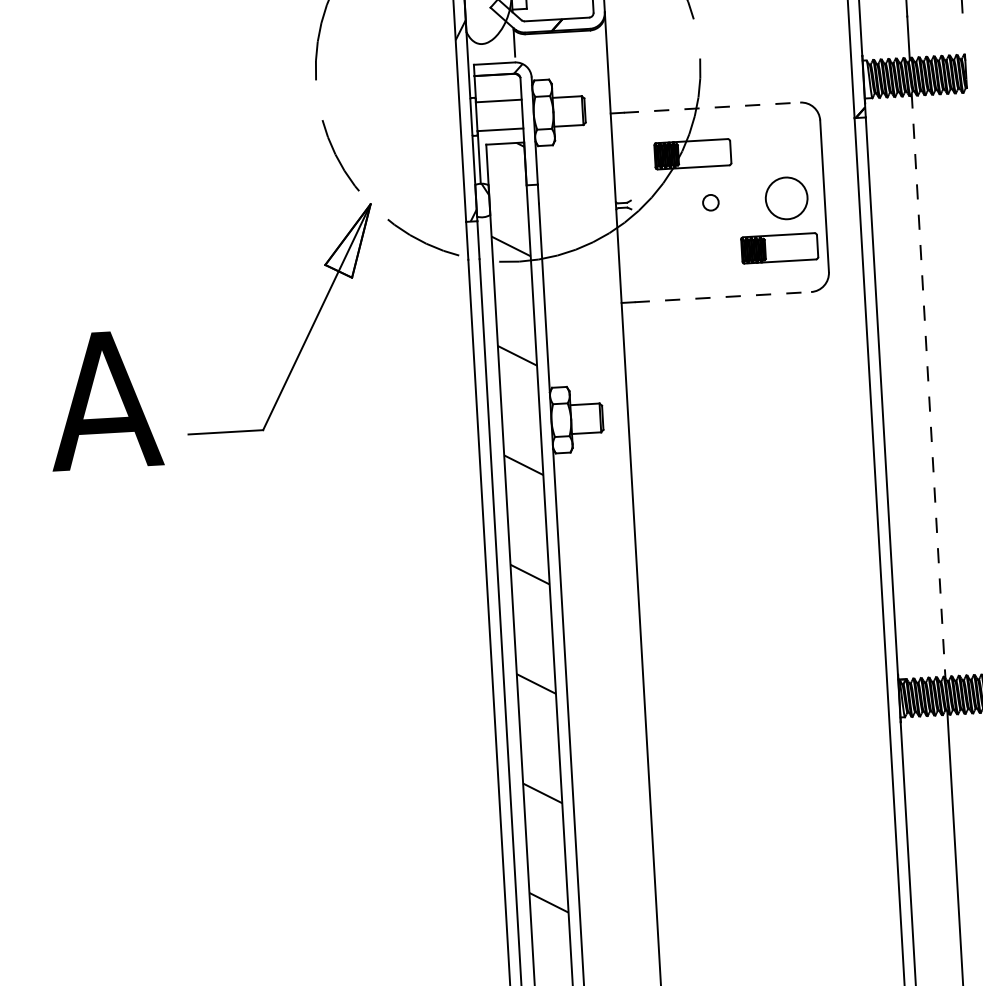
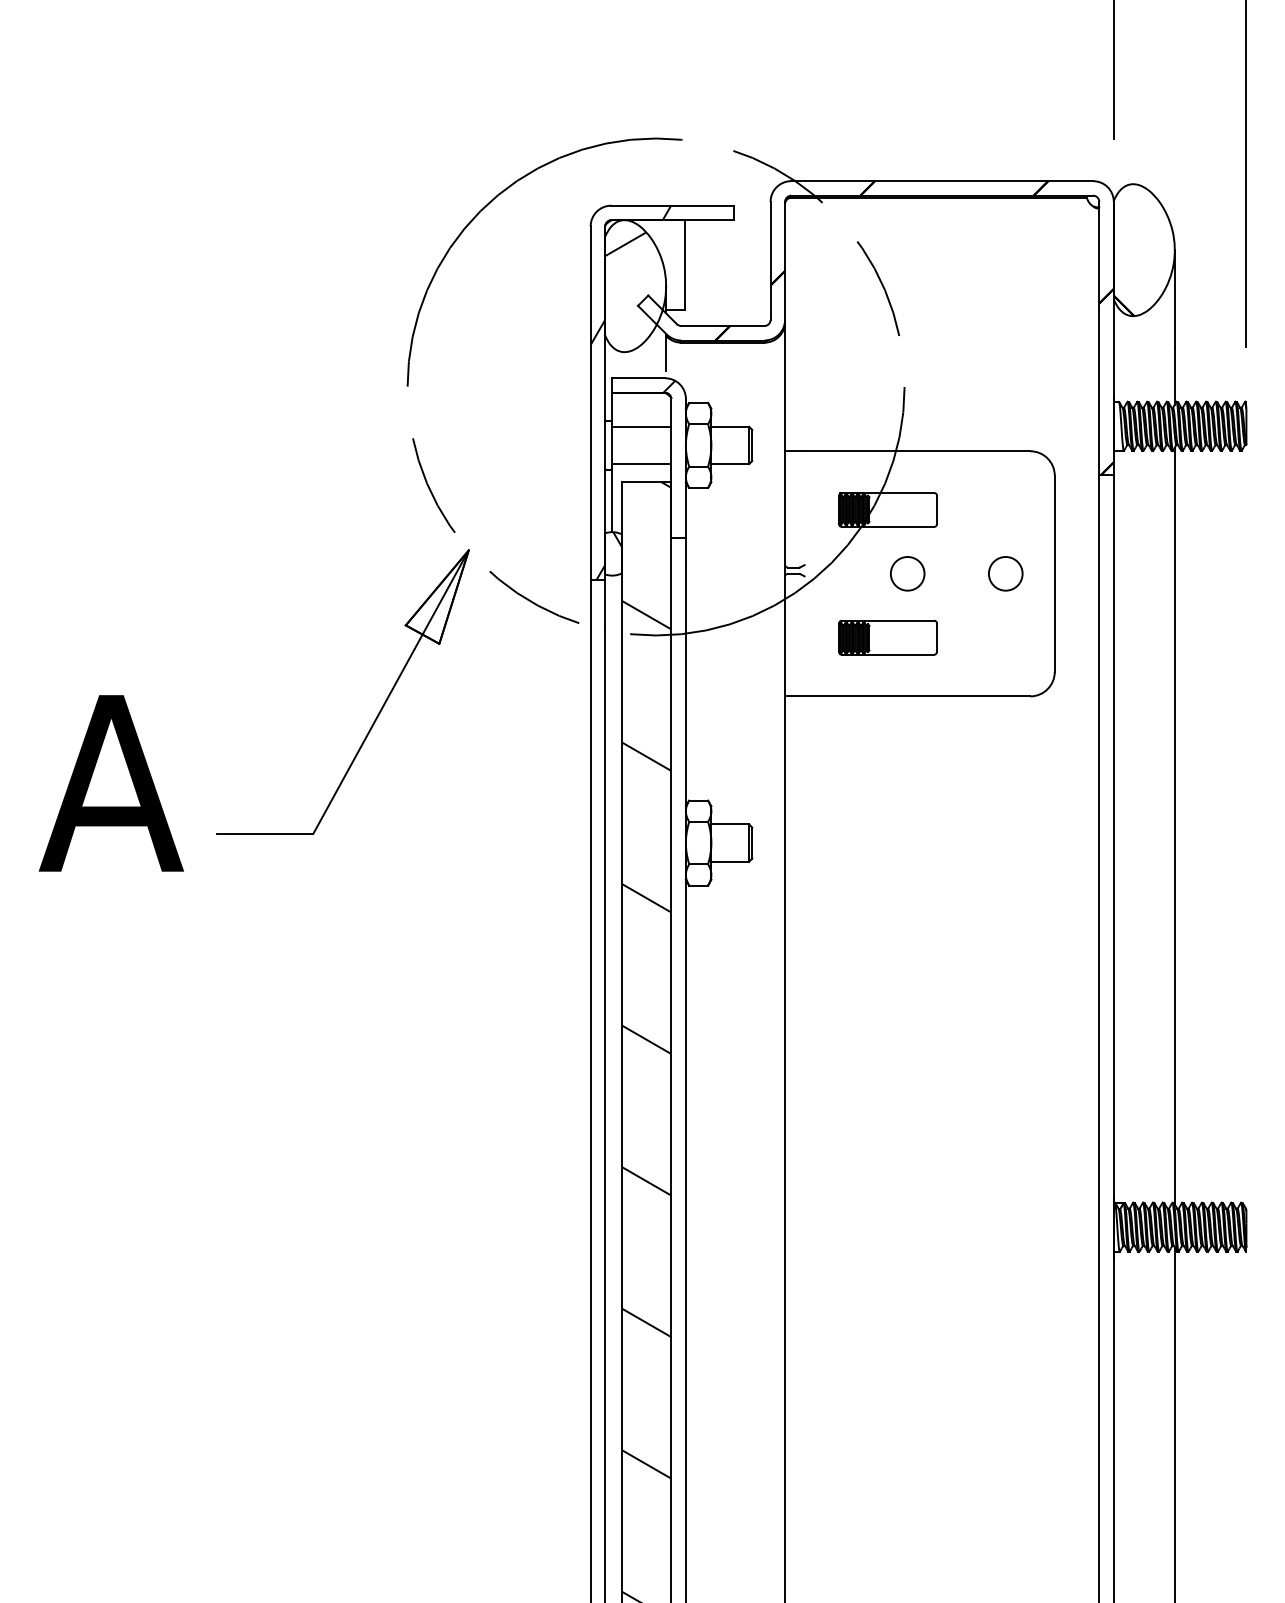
line: (712, 107) -> (916, 451), dashed -> solid
circle: (786, 198) -> (1005, 573), size x0.62
circle: (710, 202) -> (907, 573), size x1.67
part: (779, 248) -> (887, 637), moved
line: (723, 297) -> (916, 696), dashed -> solid
line: (928, 386) -> (1174, 826), dashed -> solid

